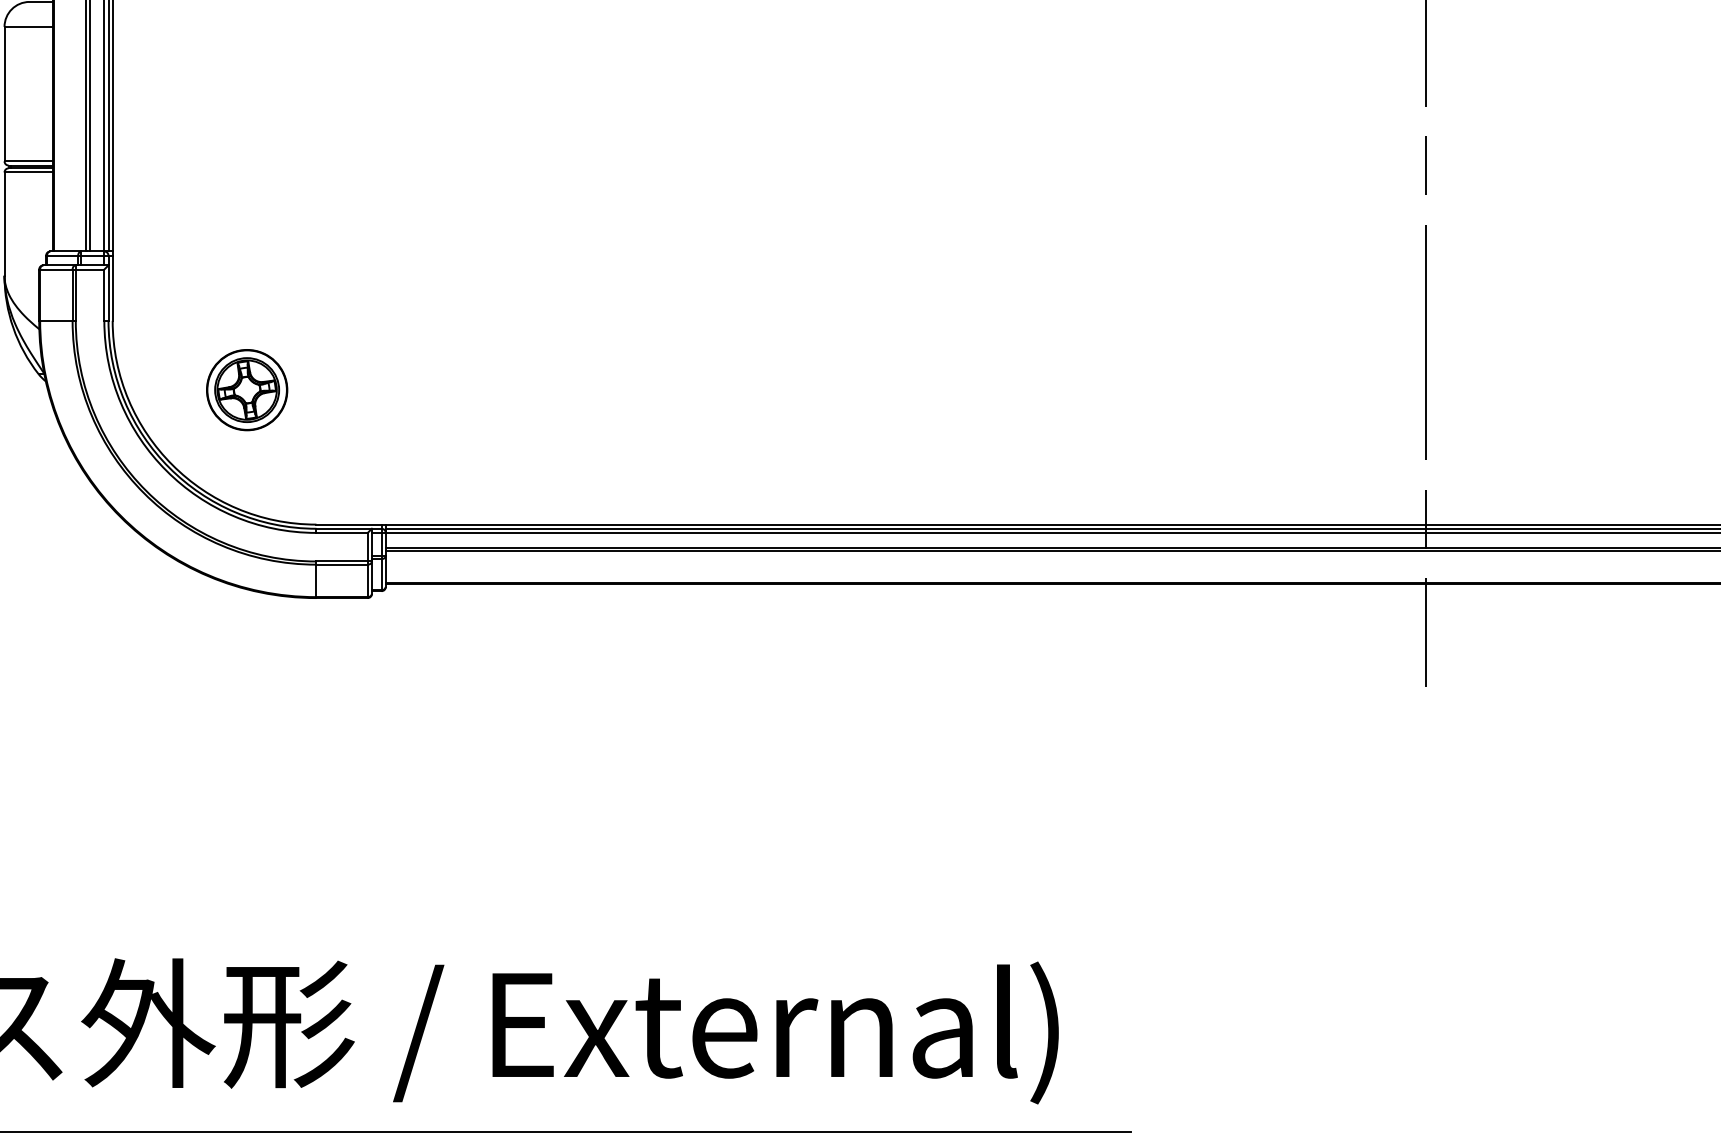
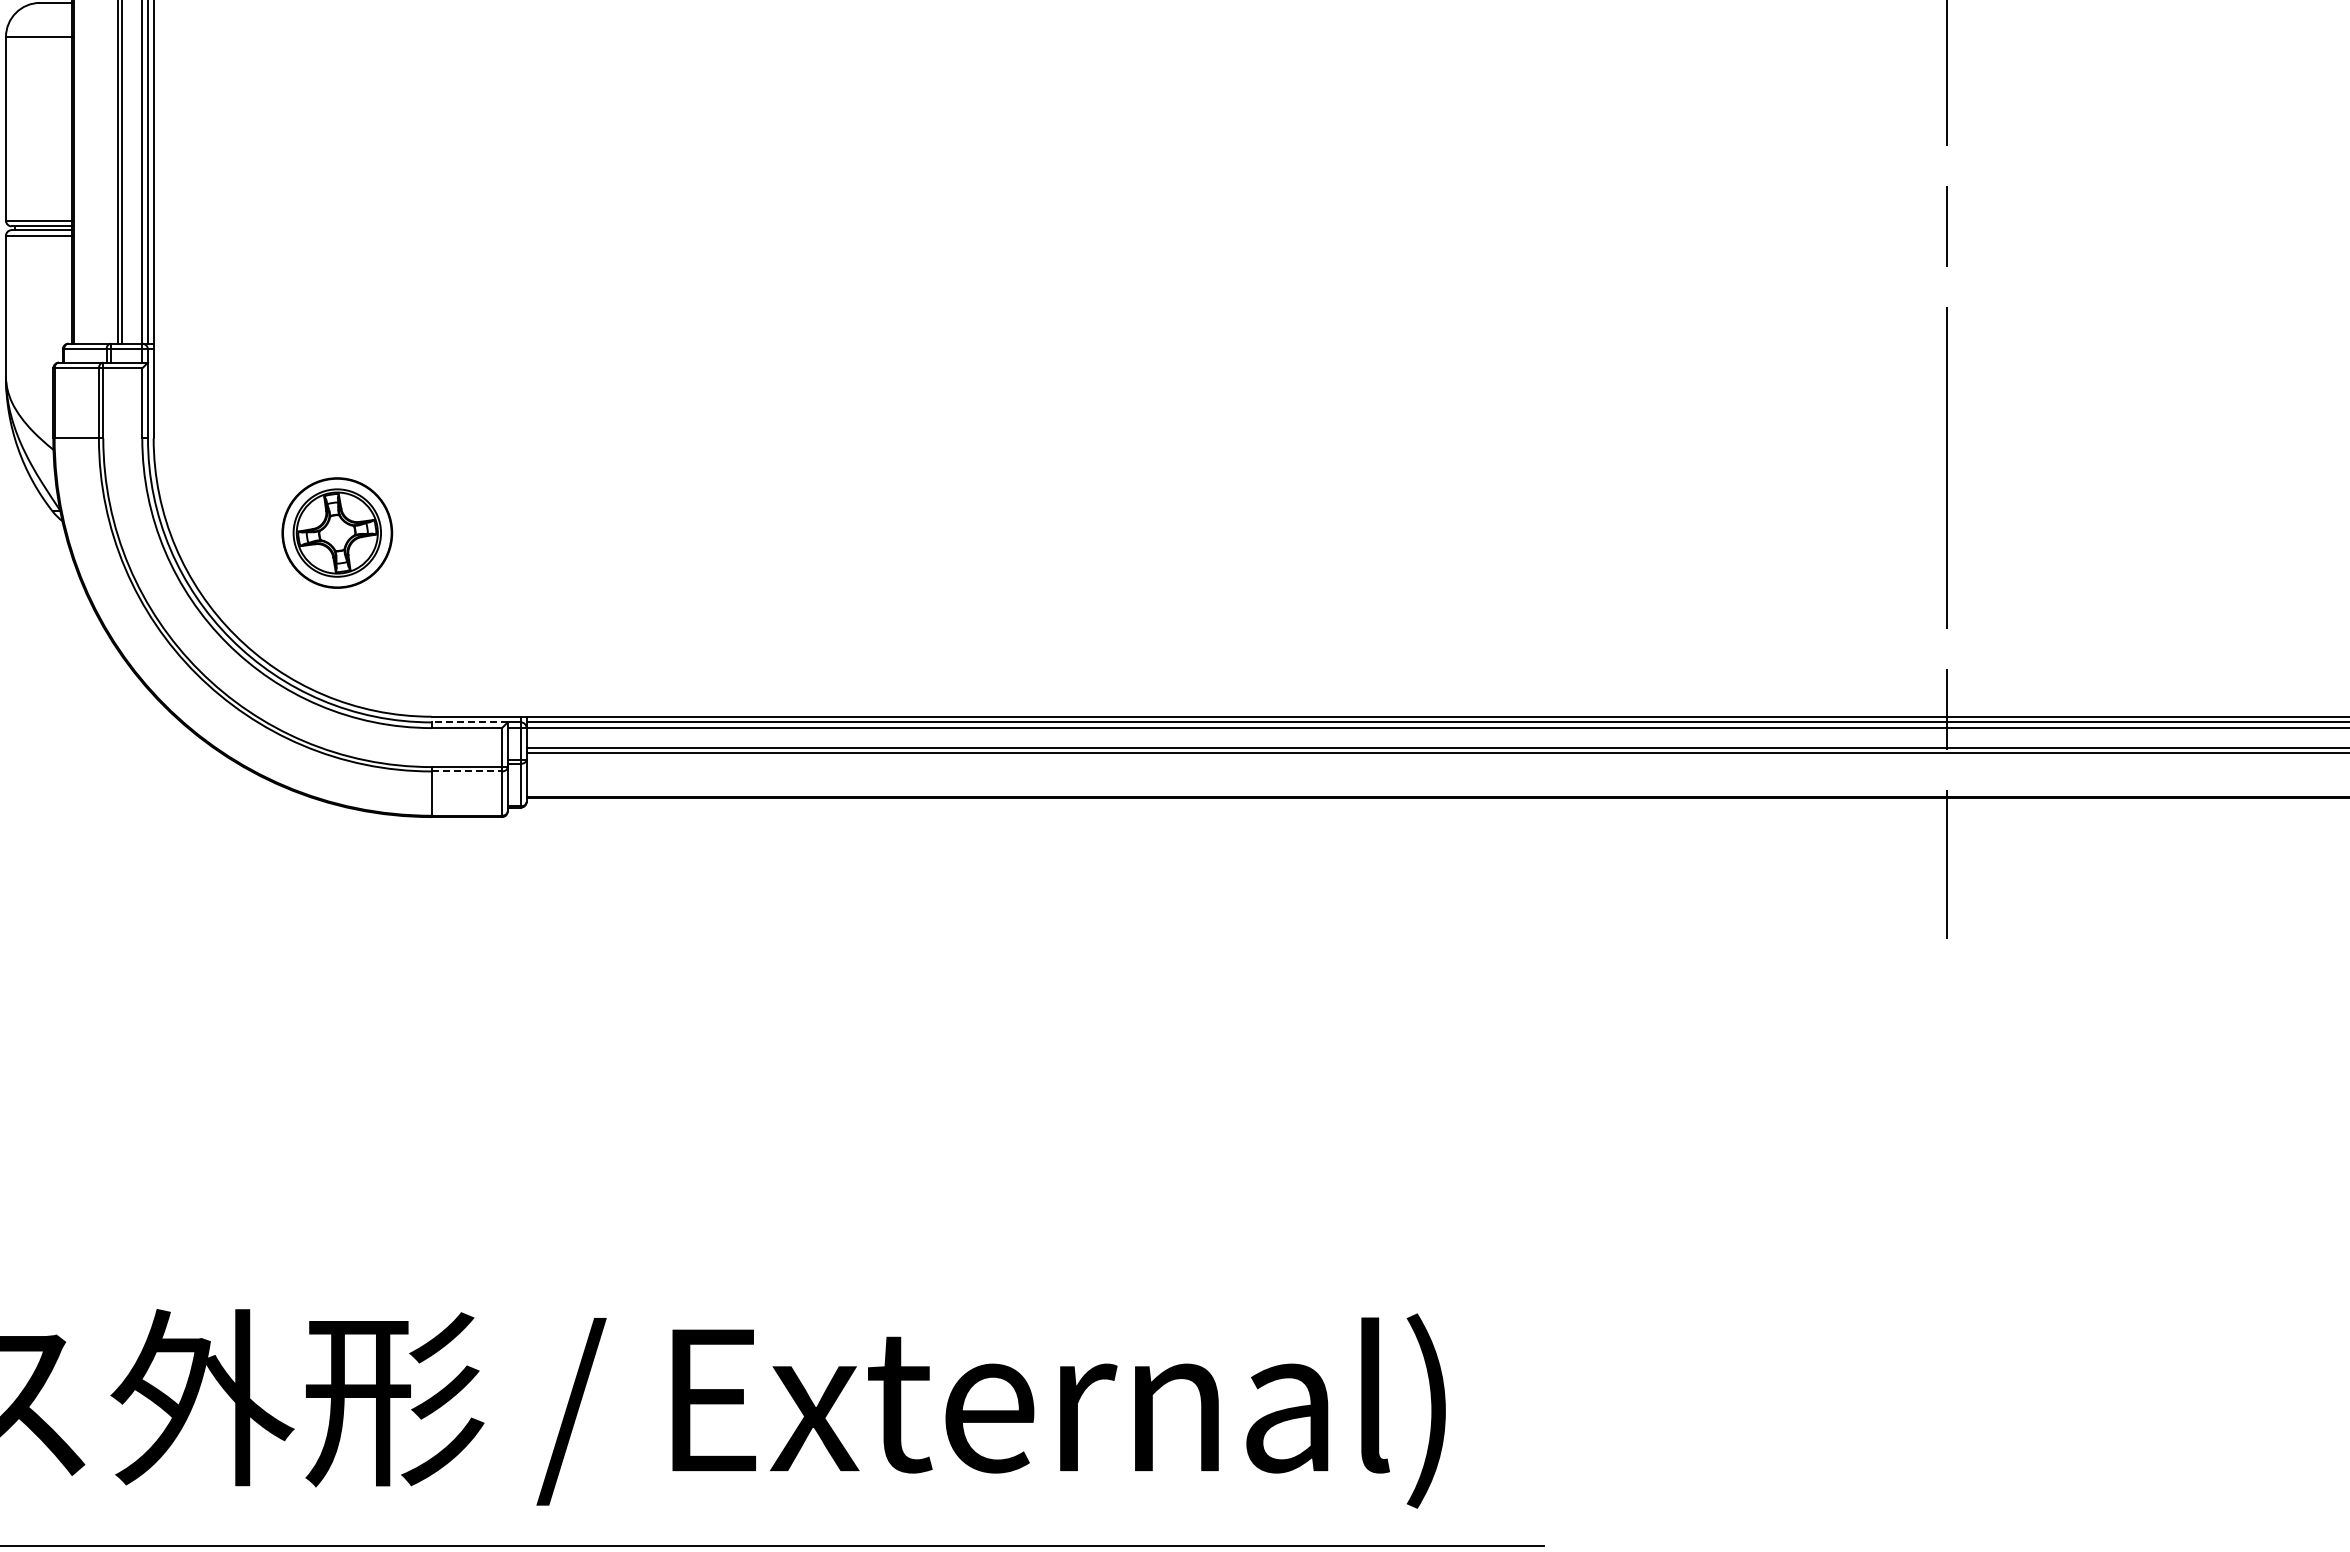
line: (343, 528) -> (469, 722), solid -> dashed
line: (342, 564) -> (467, 771), solid -> dashed

